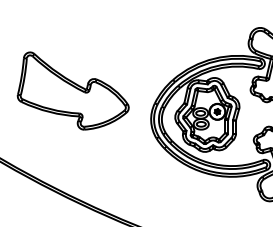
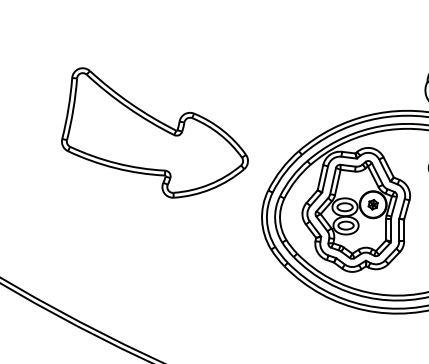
part: (72, 90) -> (153, 132), moved

